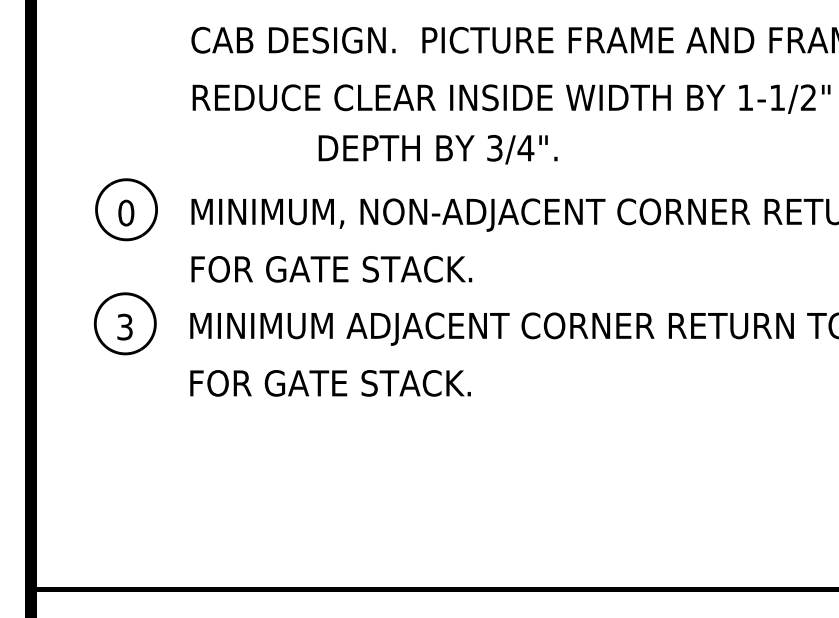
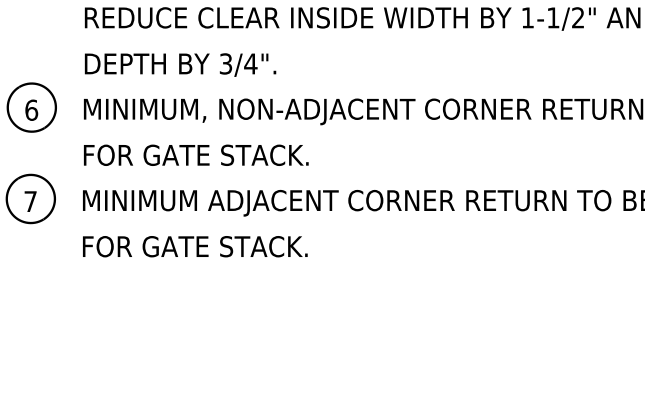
text: (437, 149) -> (180, 64), moved
text: (126, 212) -> (31, 109), 0 -> 6
text: (124, 326) -> (30, 201), 3 -> 7

